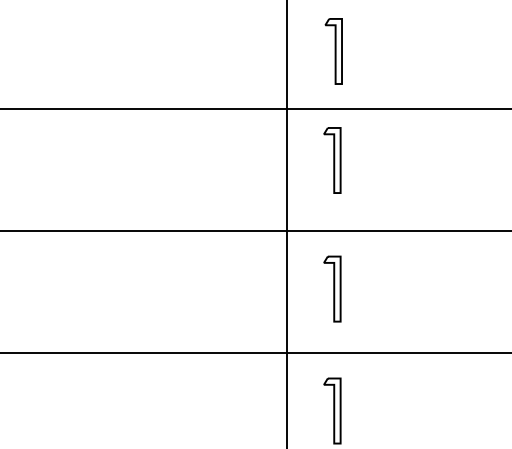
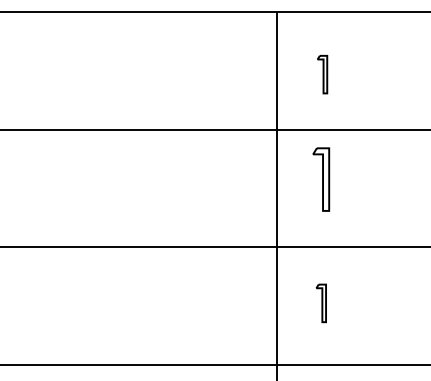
part: (333, 51) -> (322, 74), size x0.6
part: (332, 288) -> (321, 302), size x0.6

